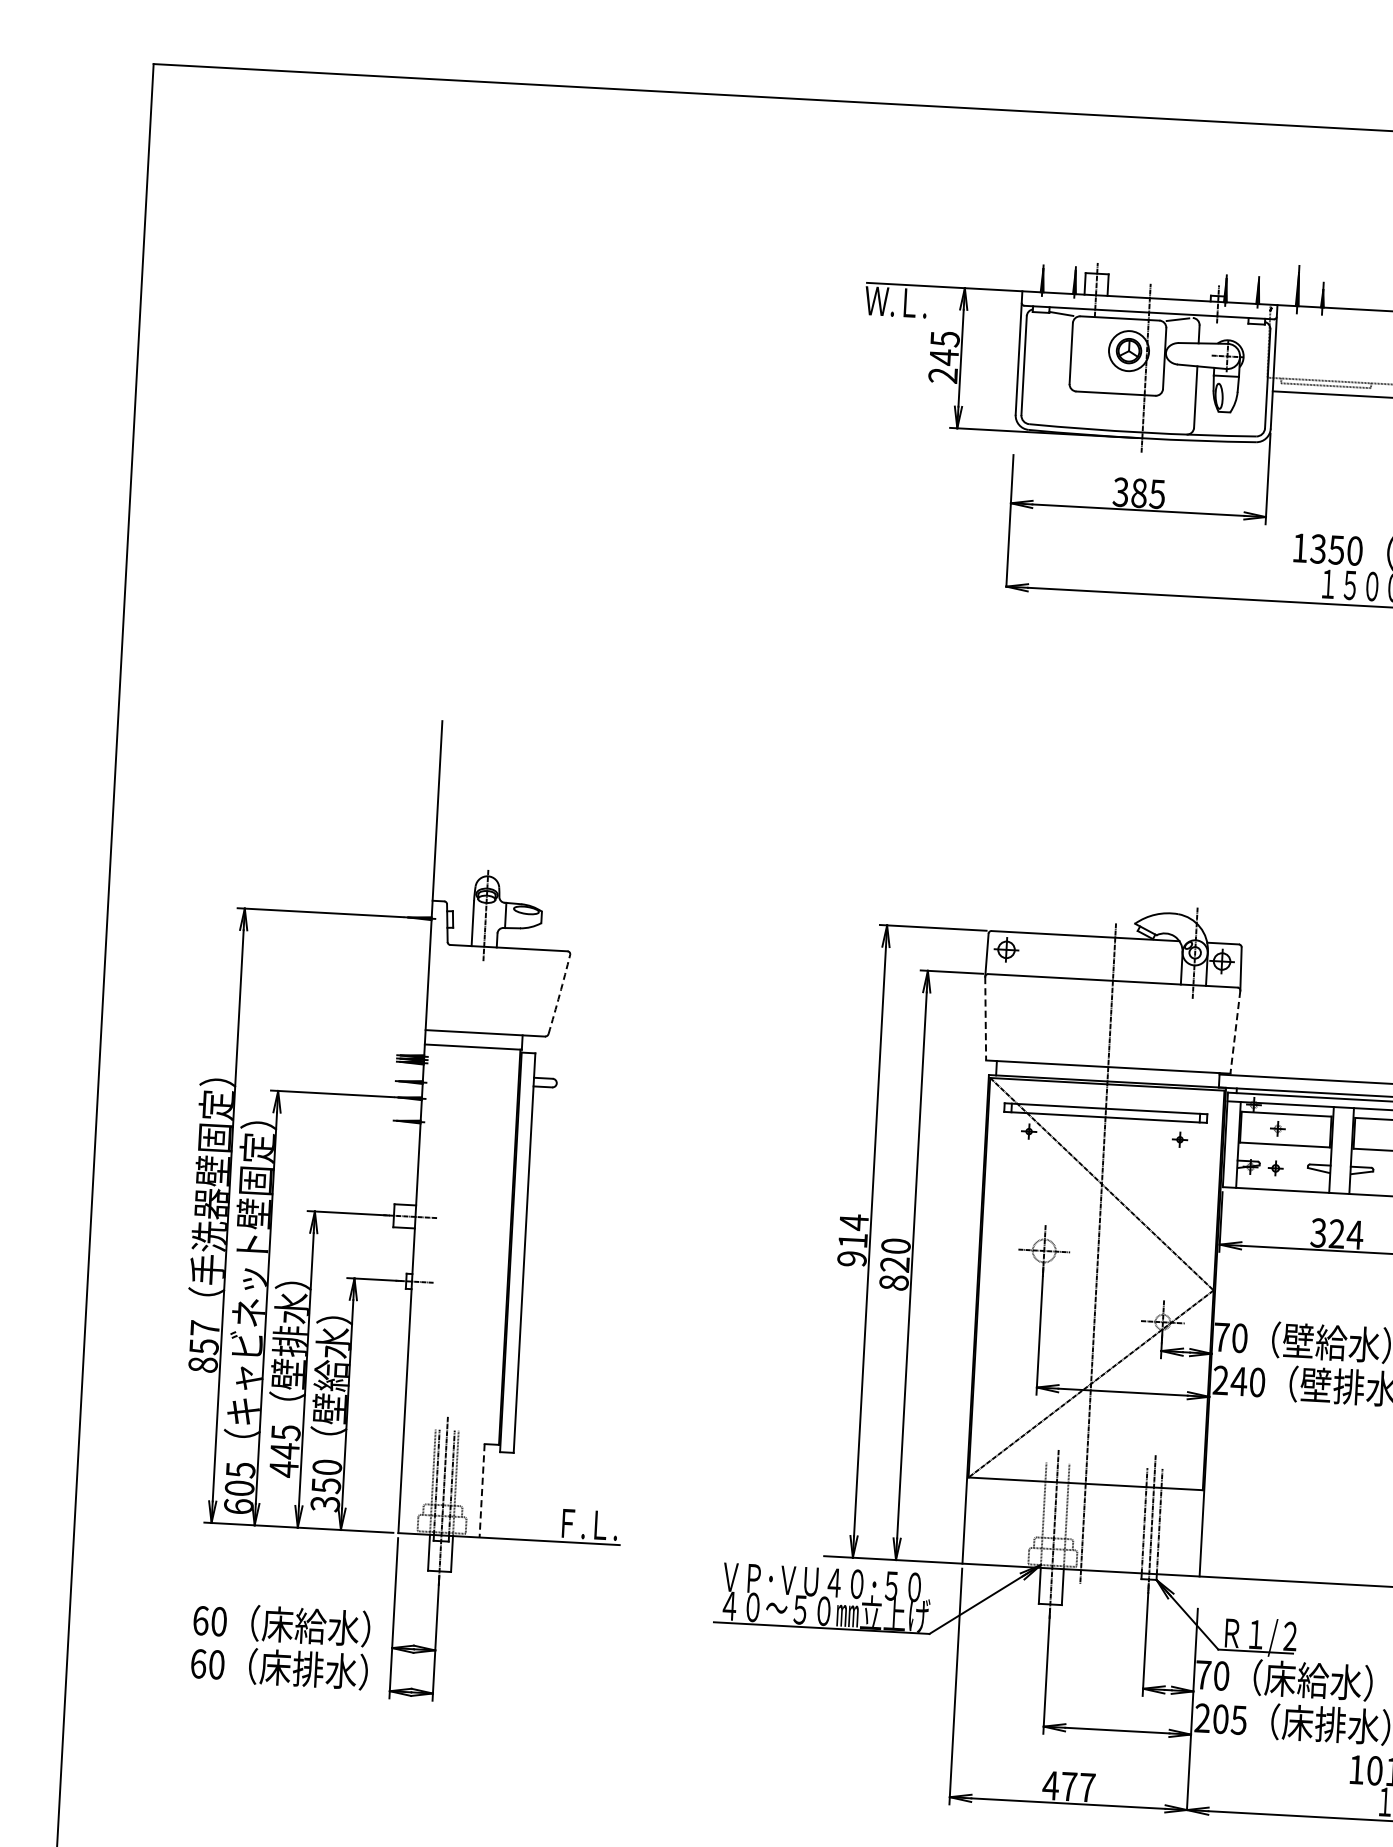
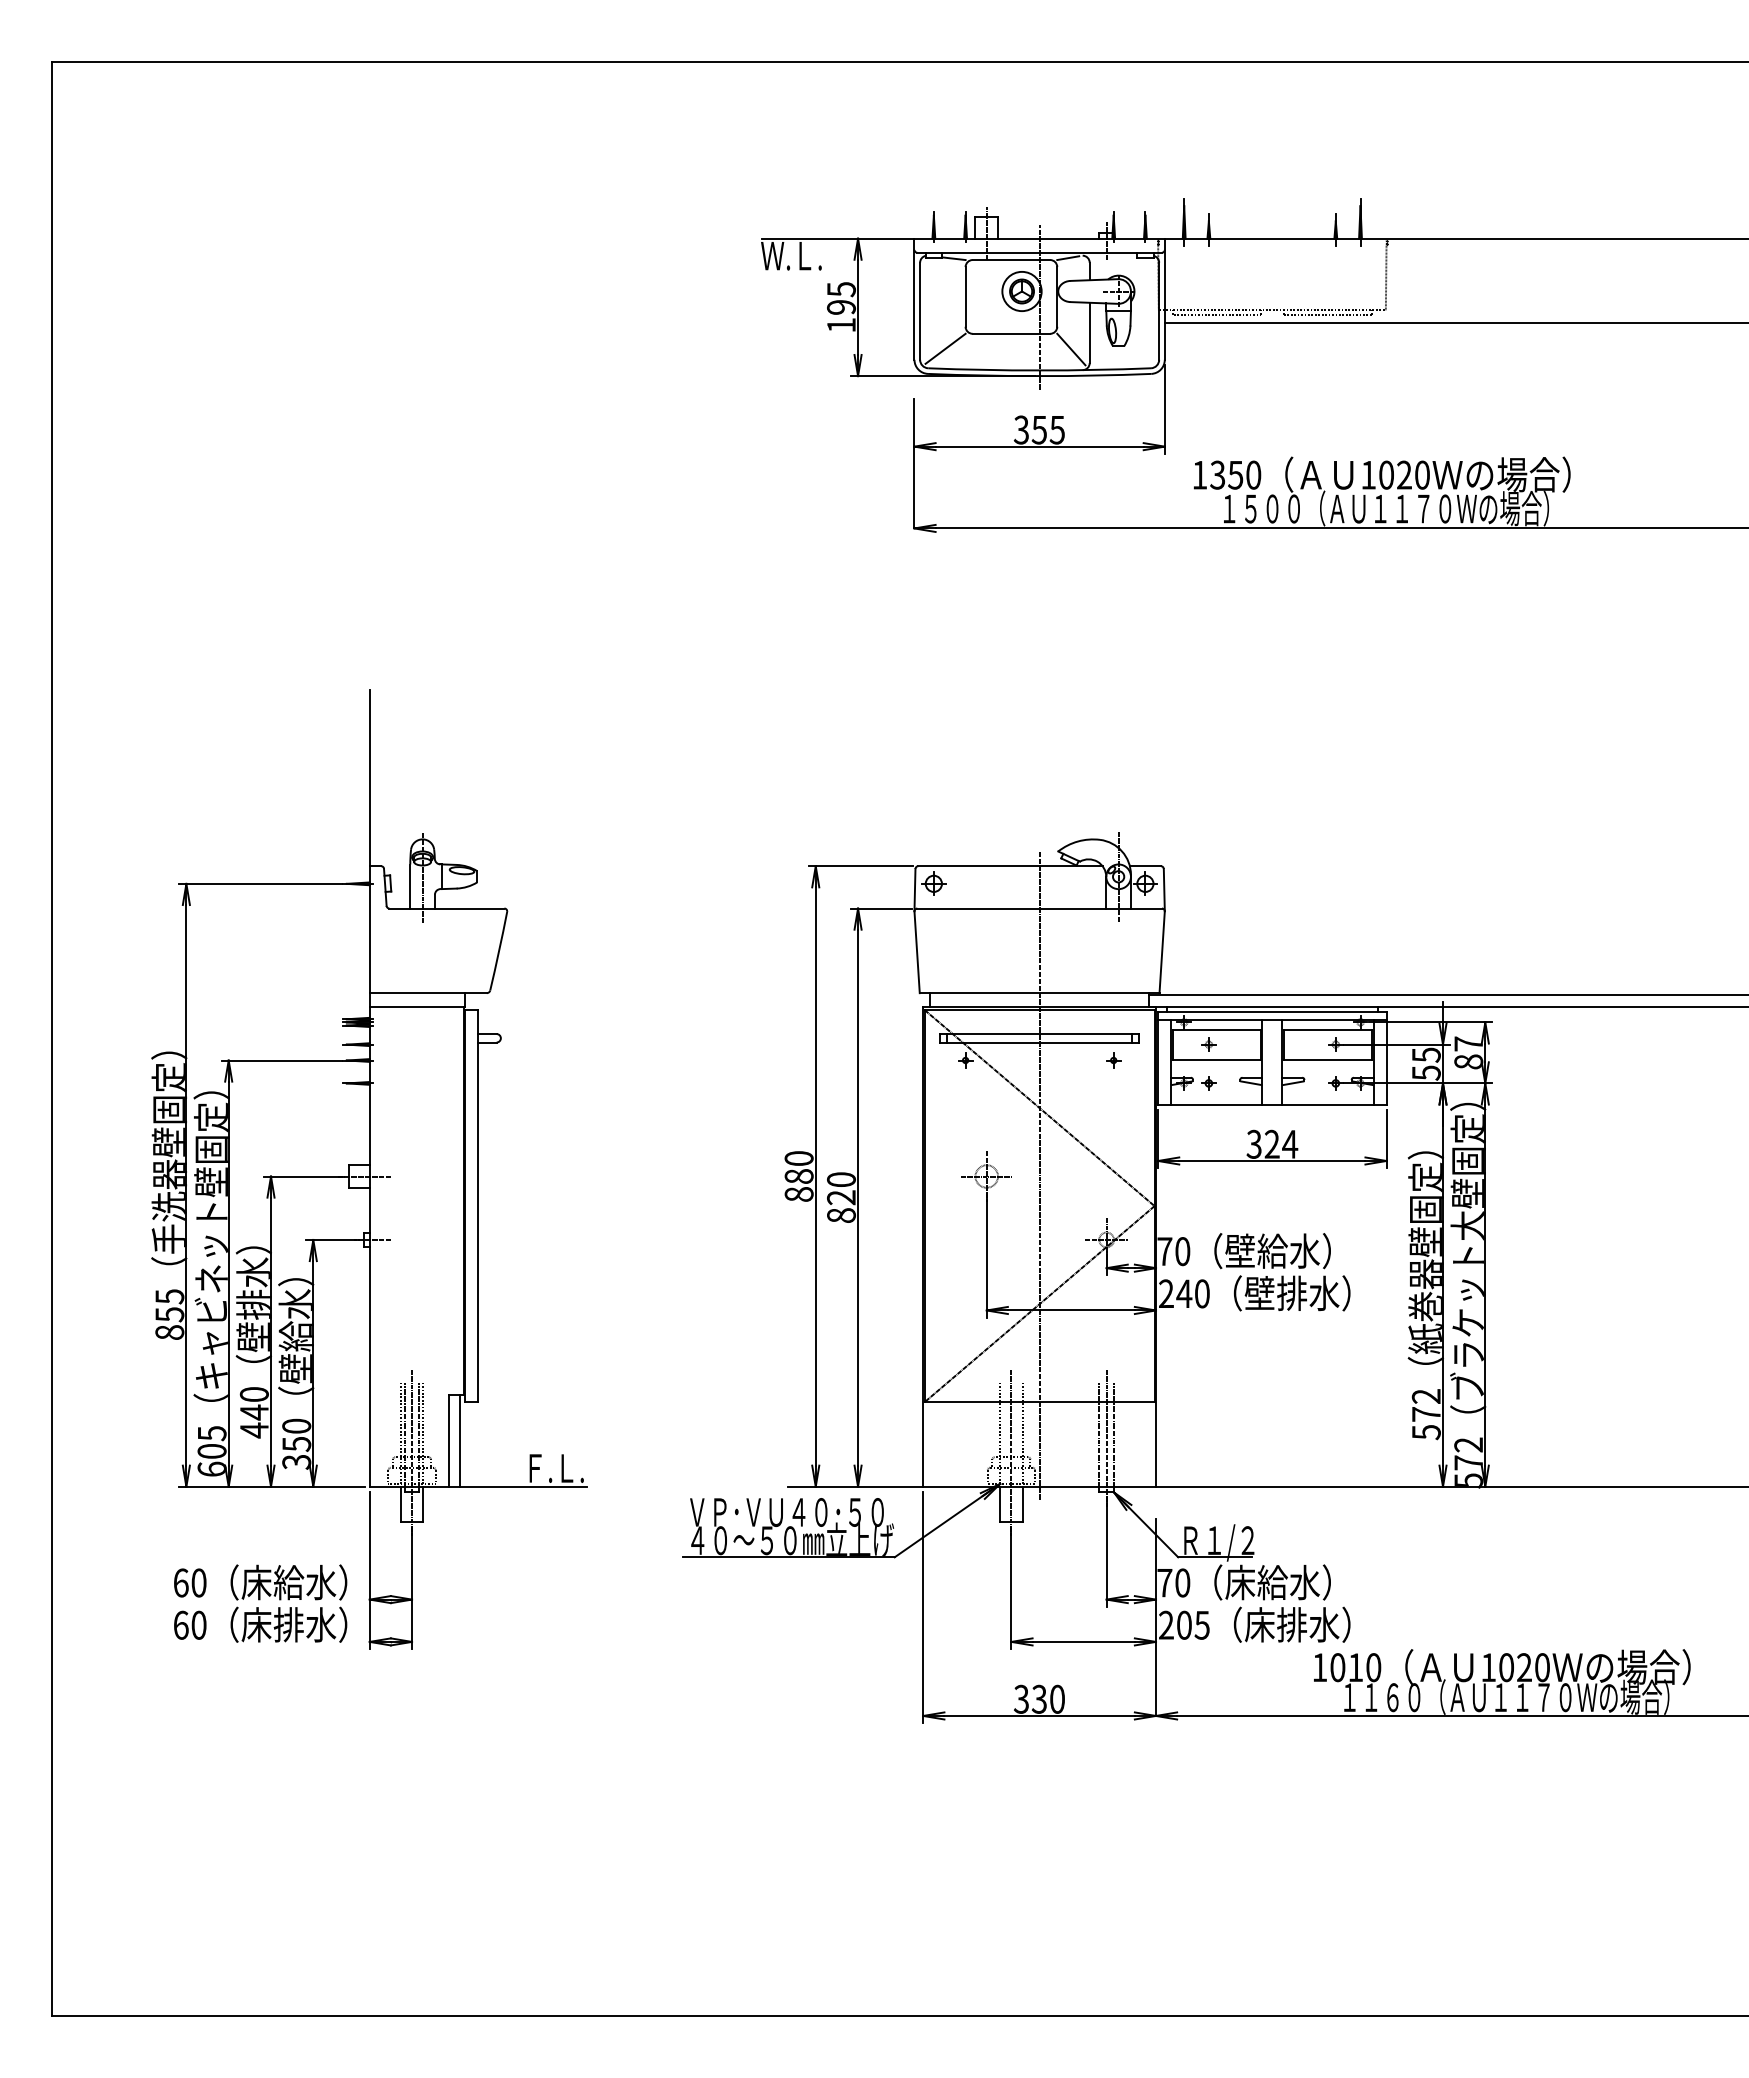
text: (943, 365) -> (841, 315), 245 -> 195
line: (1047, 404) -> (945, 348), added
line: (1176, 412) -> (1071, 349), added
text: (1139, 492) -> (1039, 429), 385 -> 355
arc: (560, 994) -> (499, 951), dashed -> solid
line: (986, 1018) -> (917, 952), dashed -> solid
line: (1235, 1032) -> (1162, 952), dashed -> solid
text: (852, 1239) -> (798, 1175), 914 -> 880
text: (204, 1328) -> (169, 1296), 857 -> 855
text: (285, 1432) -> (253, 1394), 445 -> 440
line: (482, 1490) -> (449, 1440), dashed -> solid
line: (493, 1490) -> (460, 1440), added
text: (1068, 1785) -> (1038, 1698), 477 -> 330

